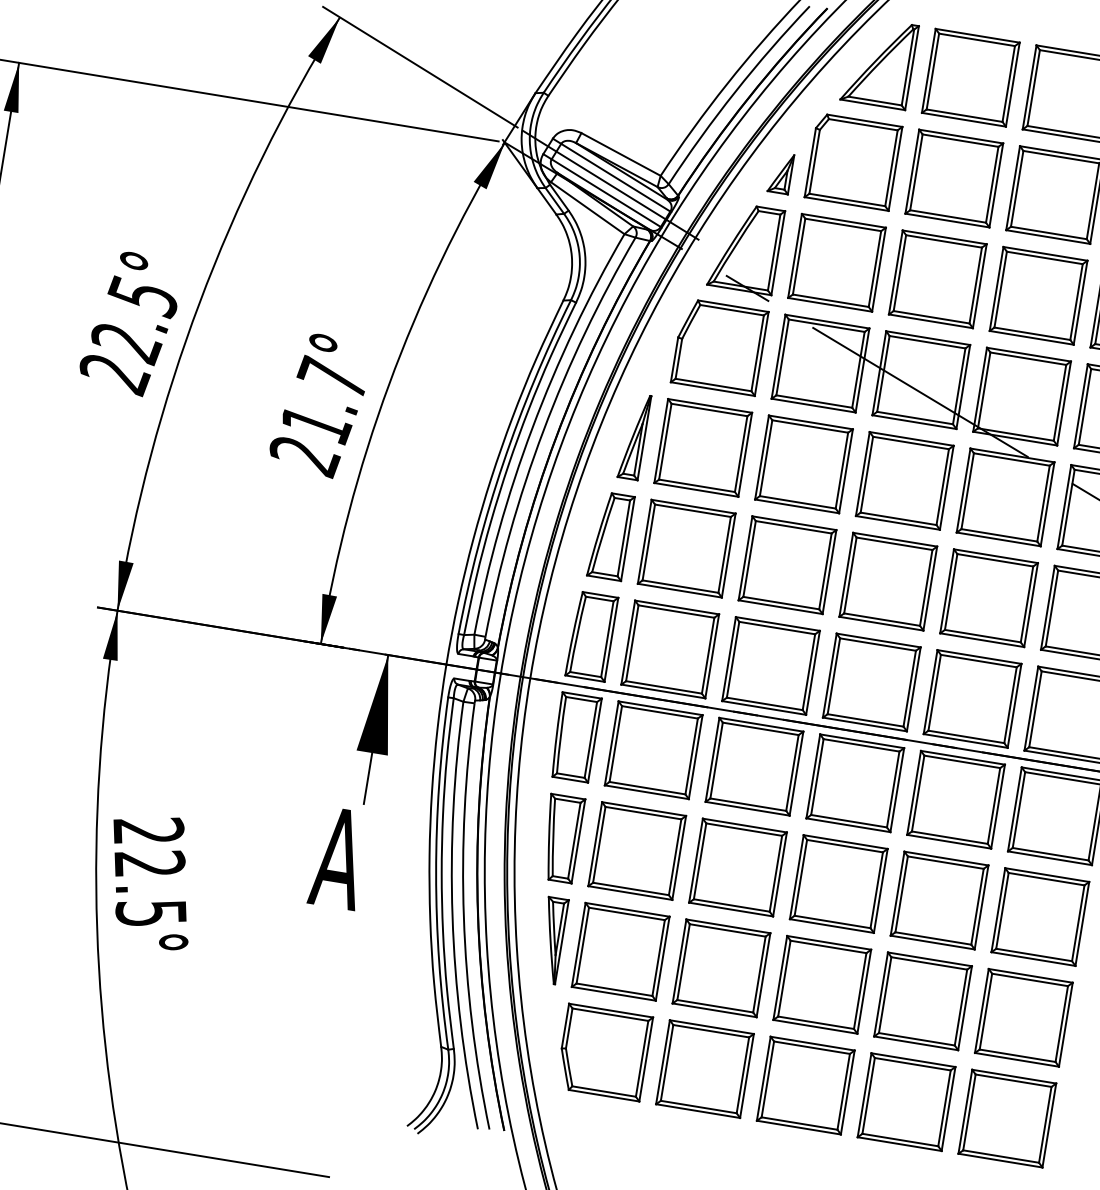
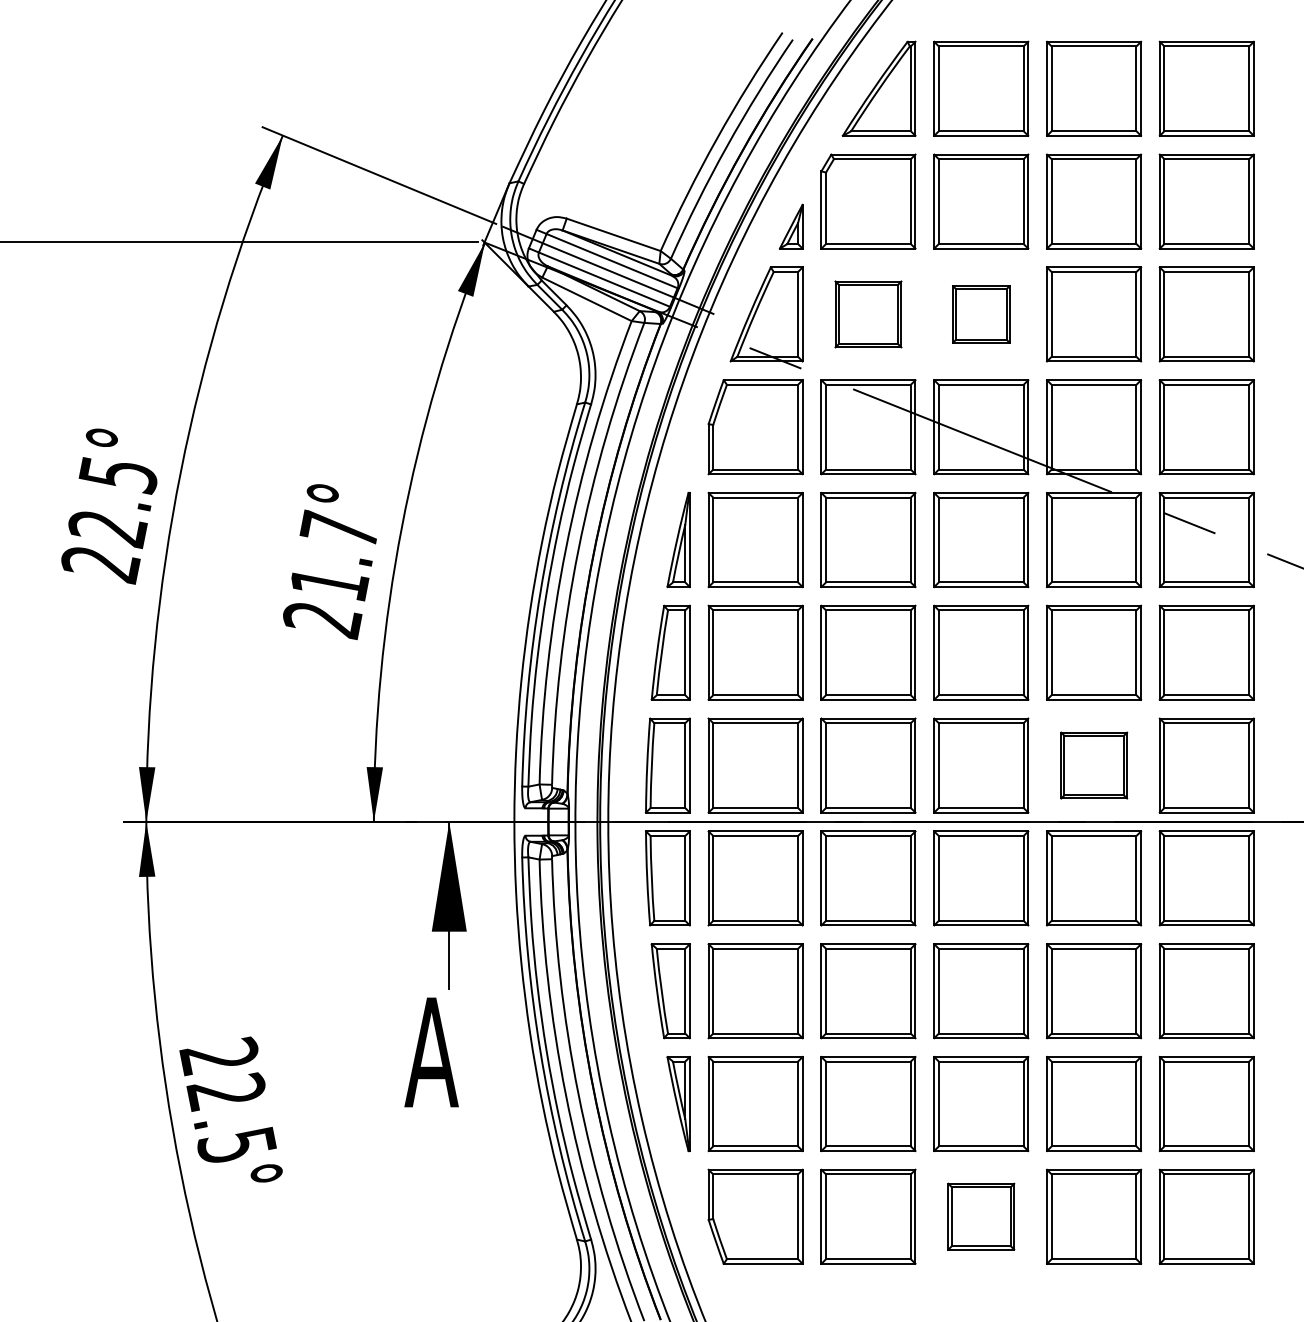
part: (837, 262) -> (868, 314), size x0.7
part: (938, 279) -> (981, 314), size x0.6
part: (973, 698) -> (1094, 765), size x0.7
part: (806, 1085) -> (981, 1216), size x0.7

